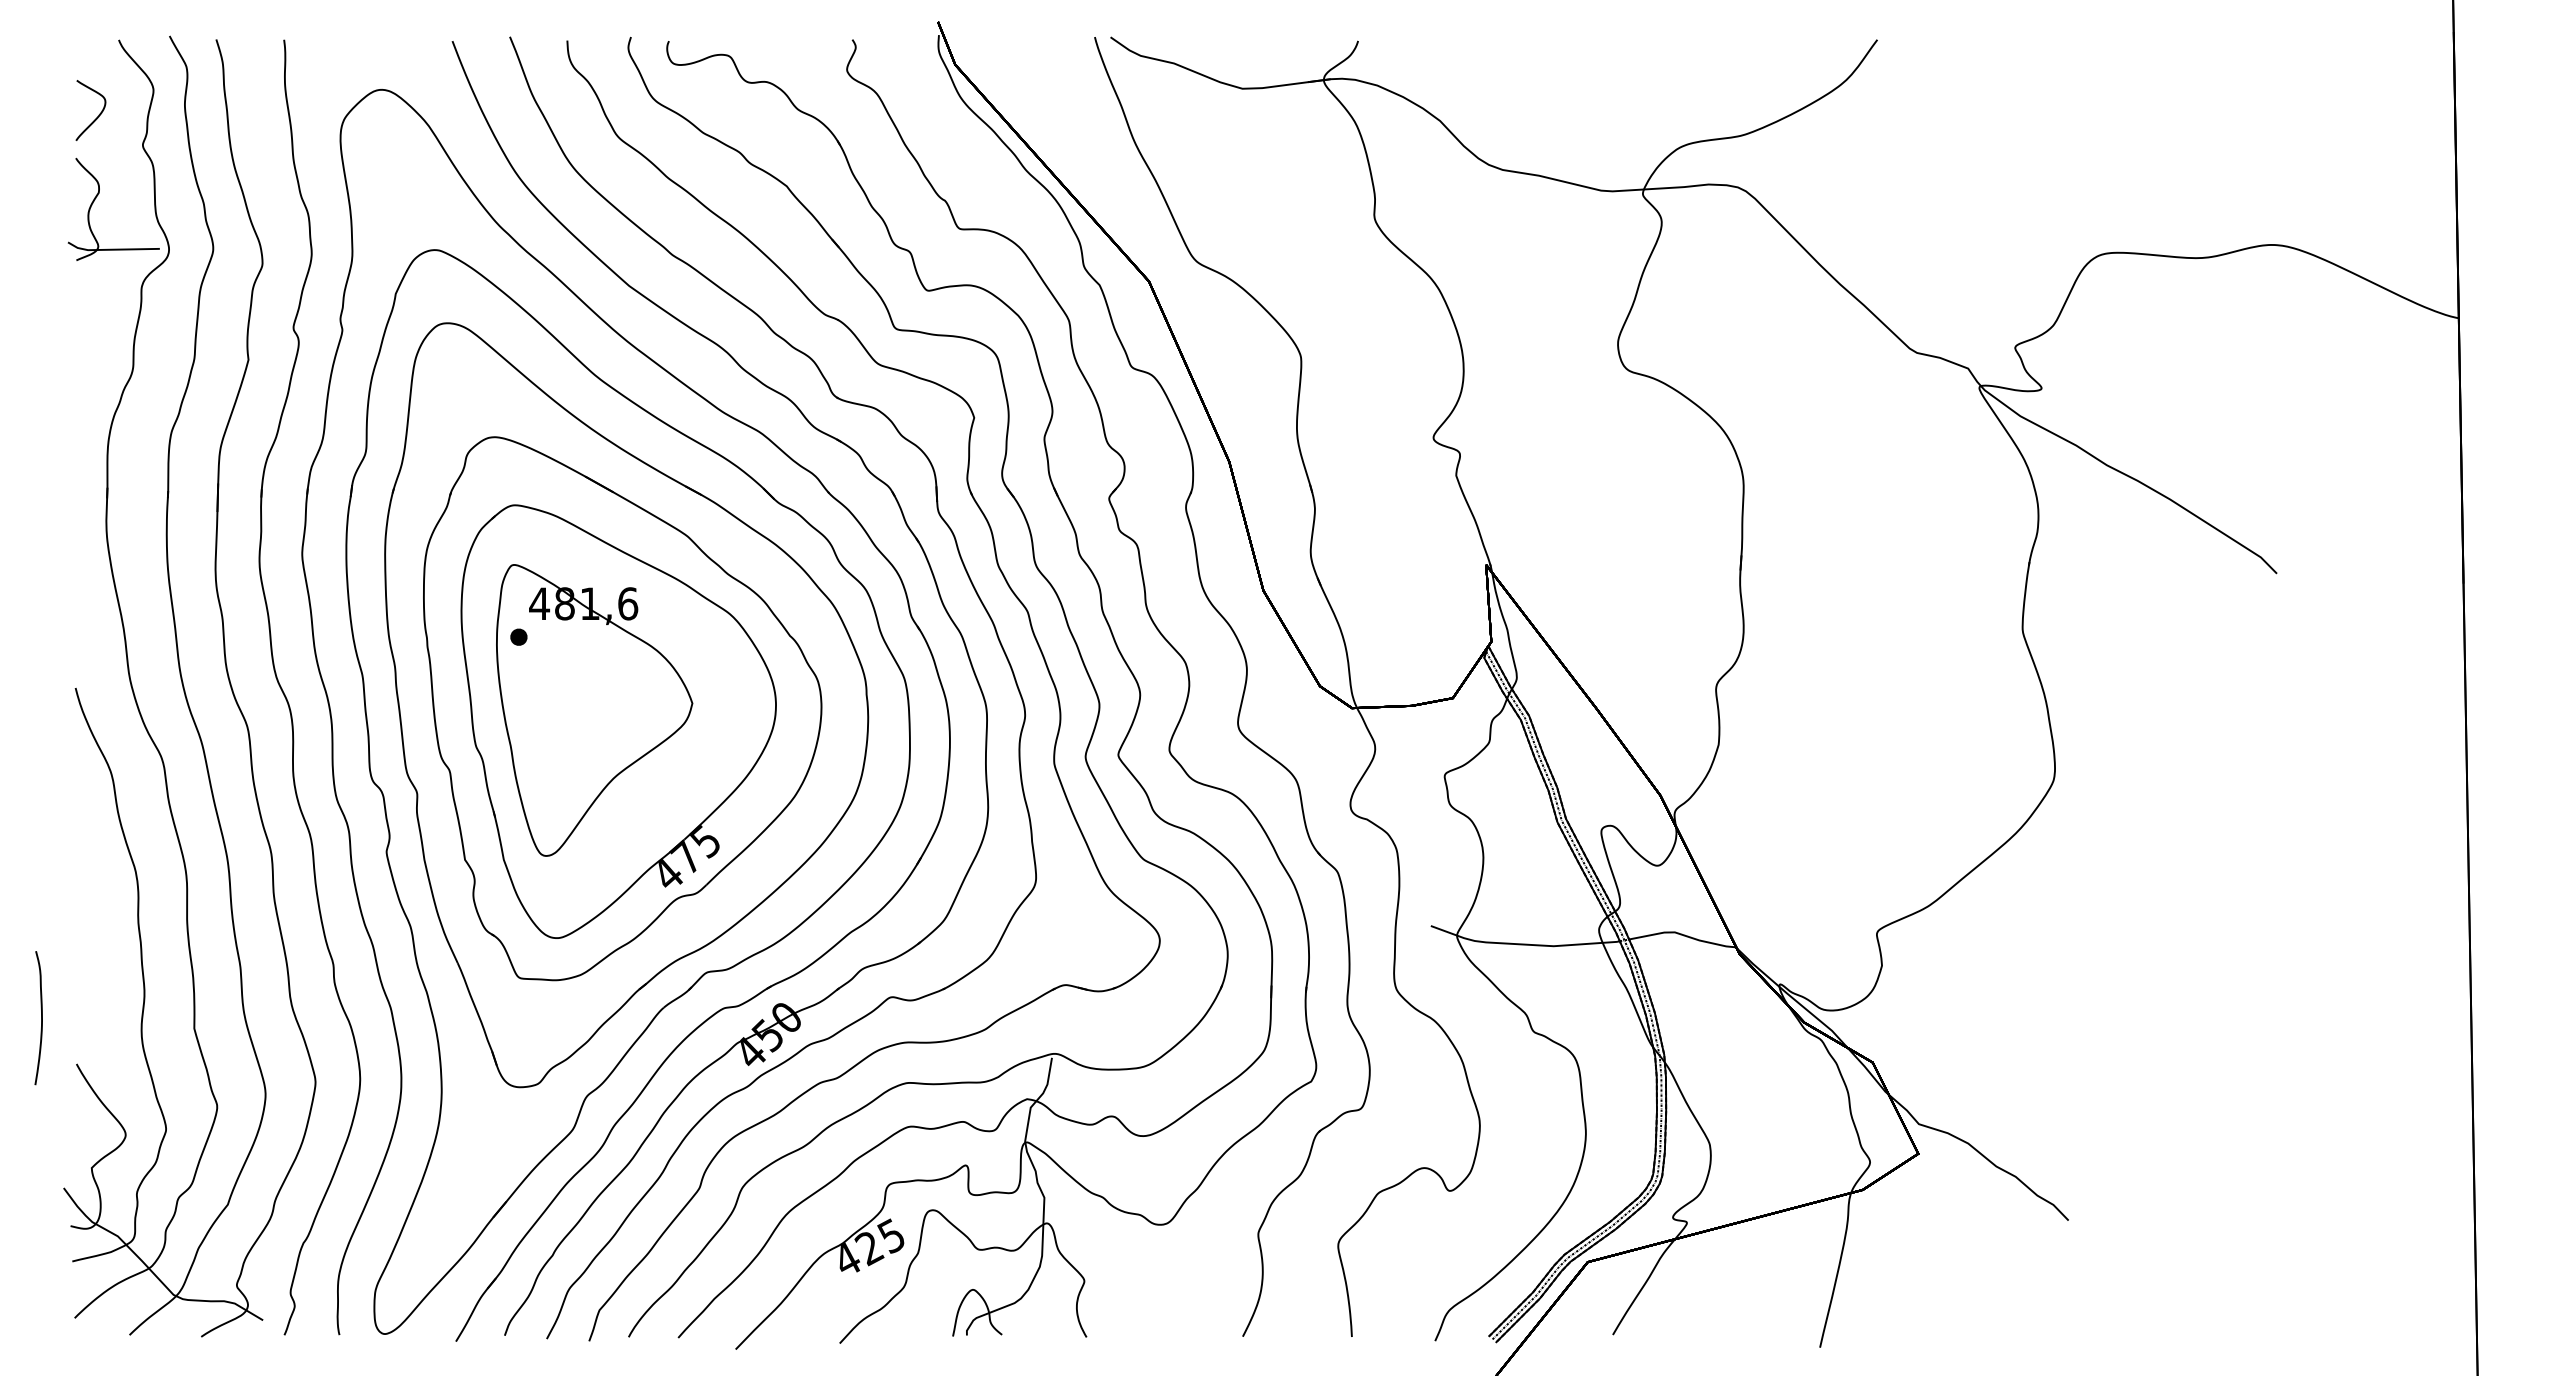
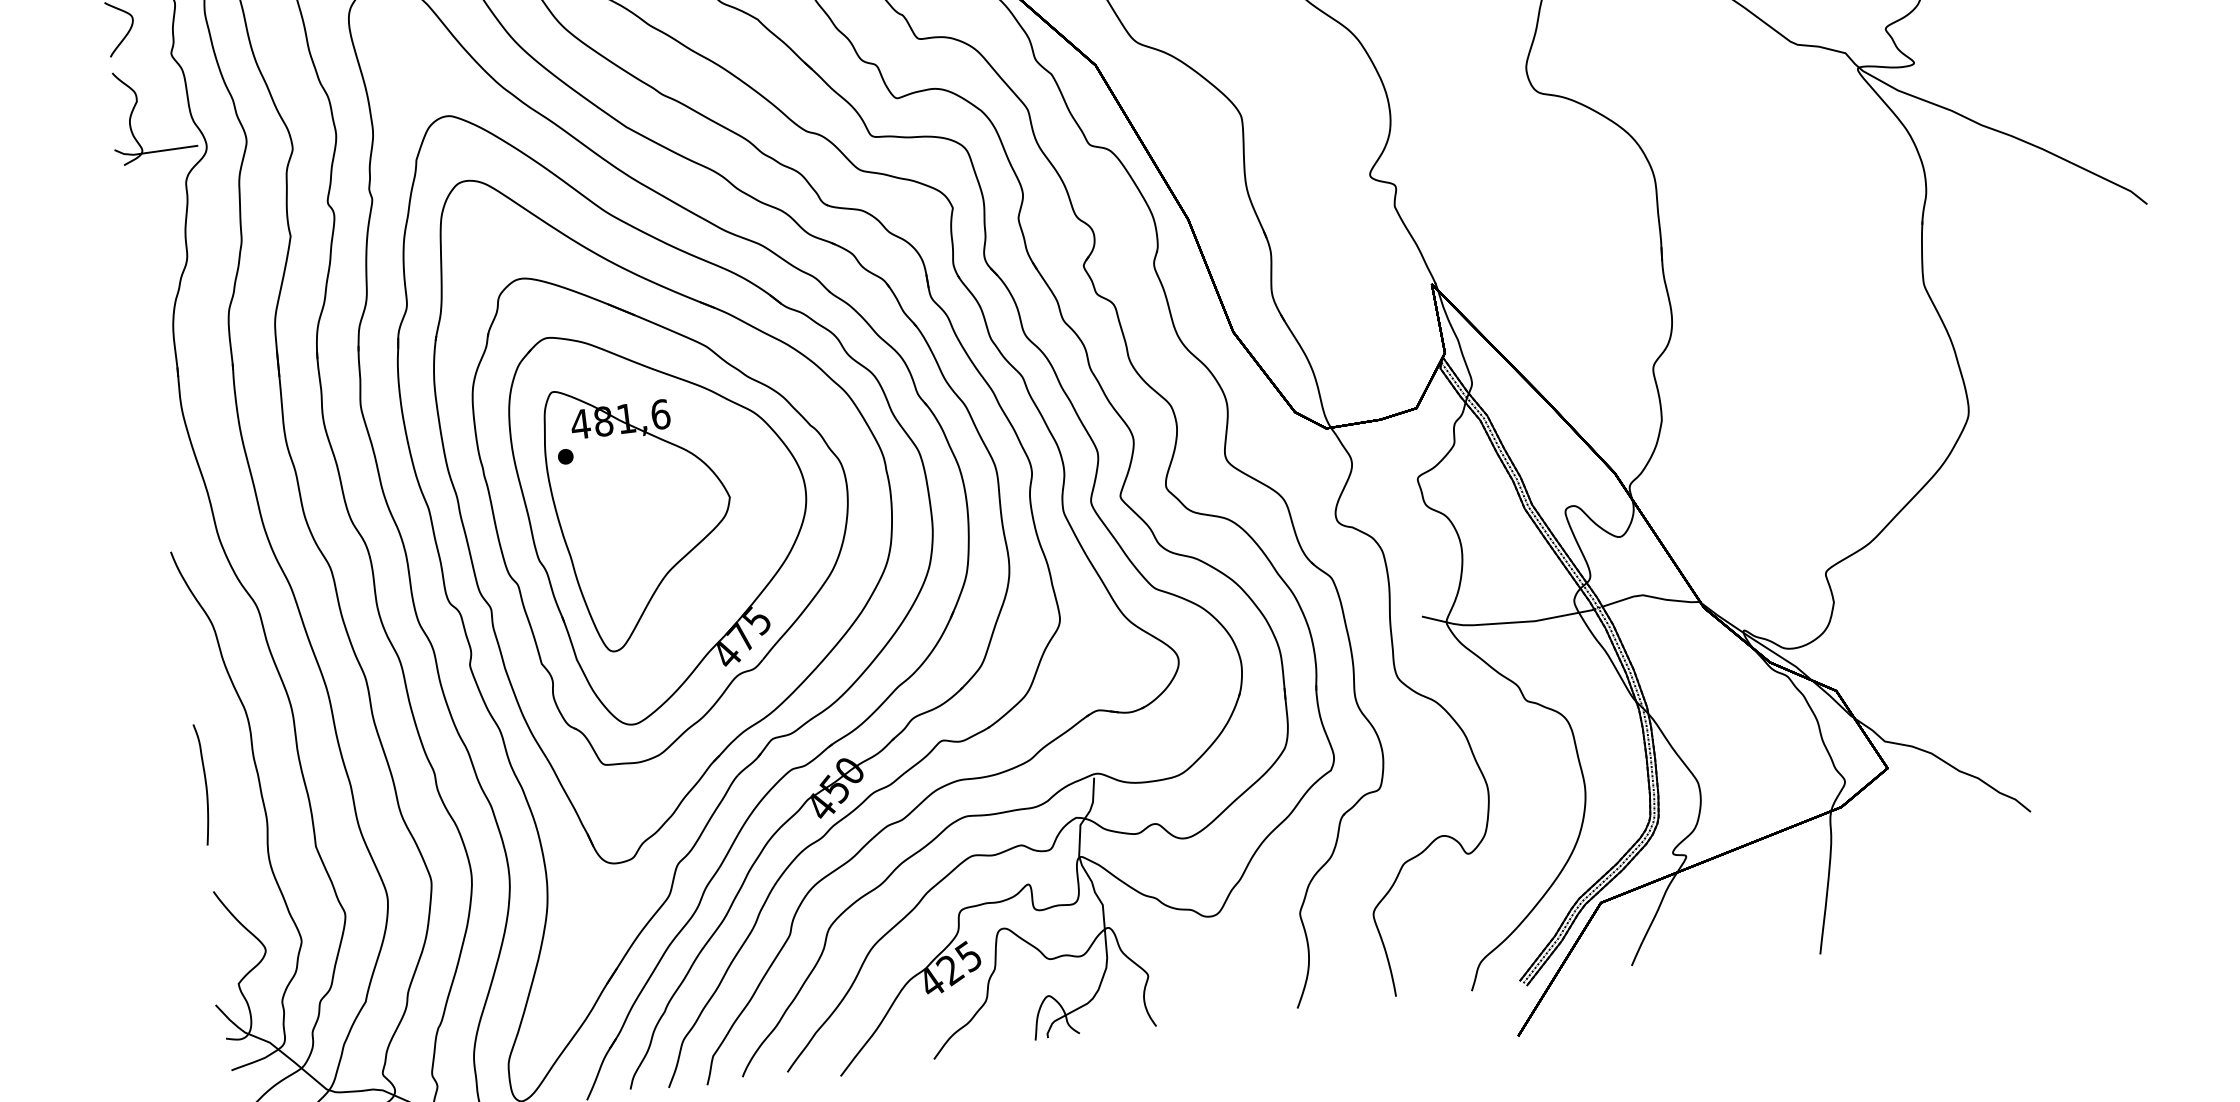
curve: (41, 1018) -> (205, 784), moved

